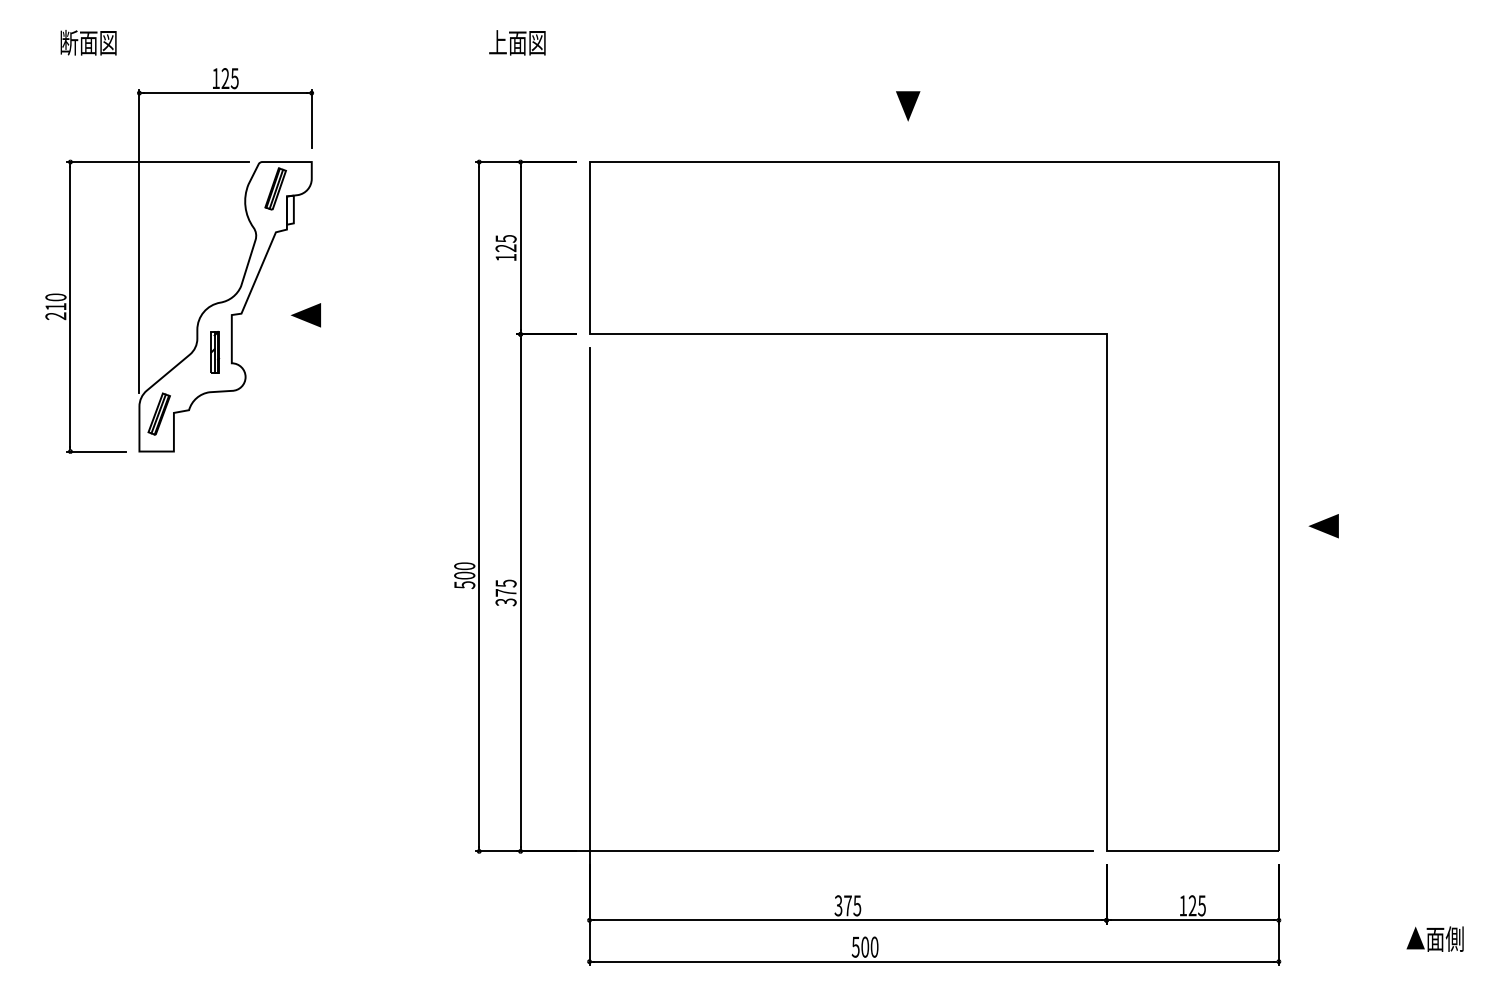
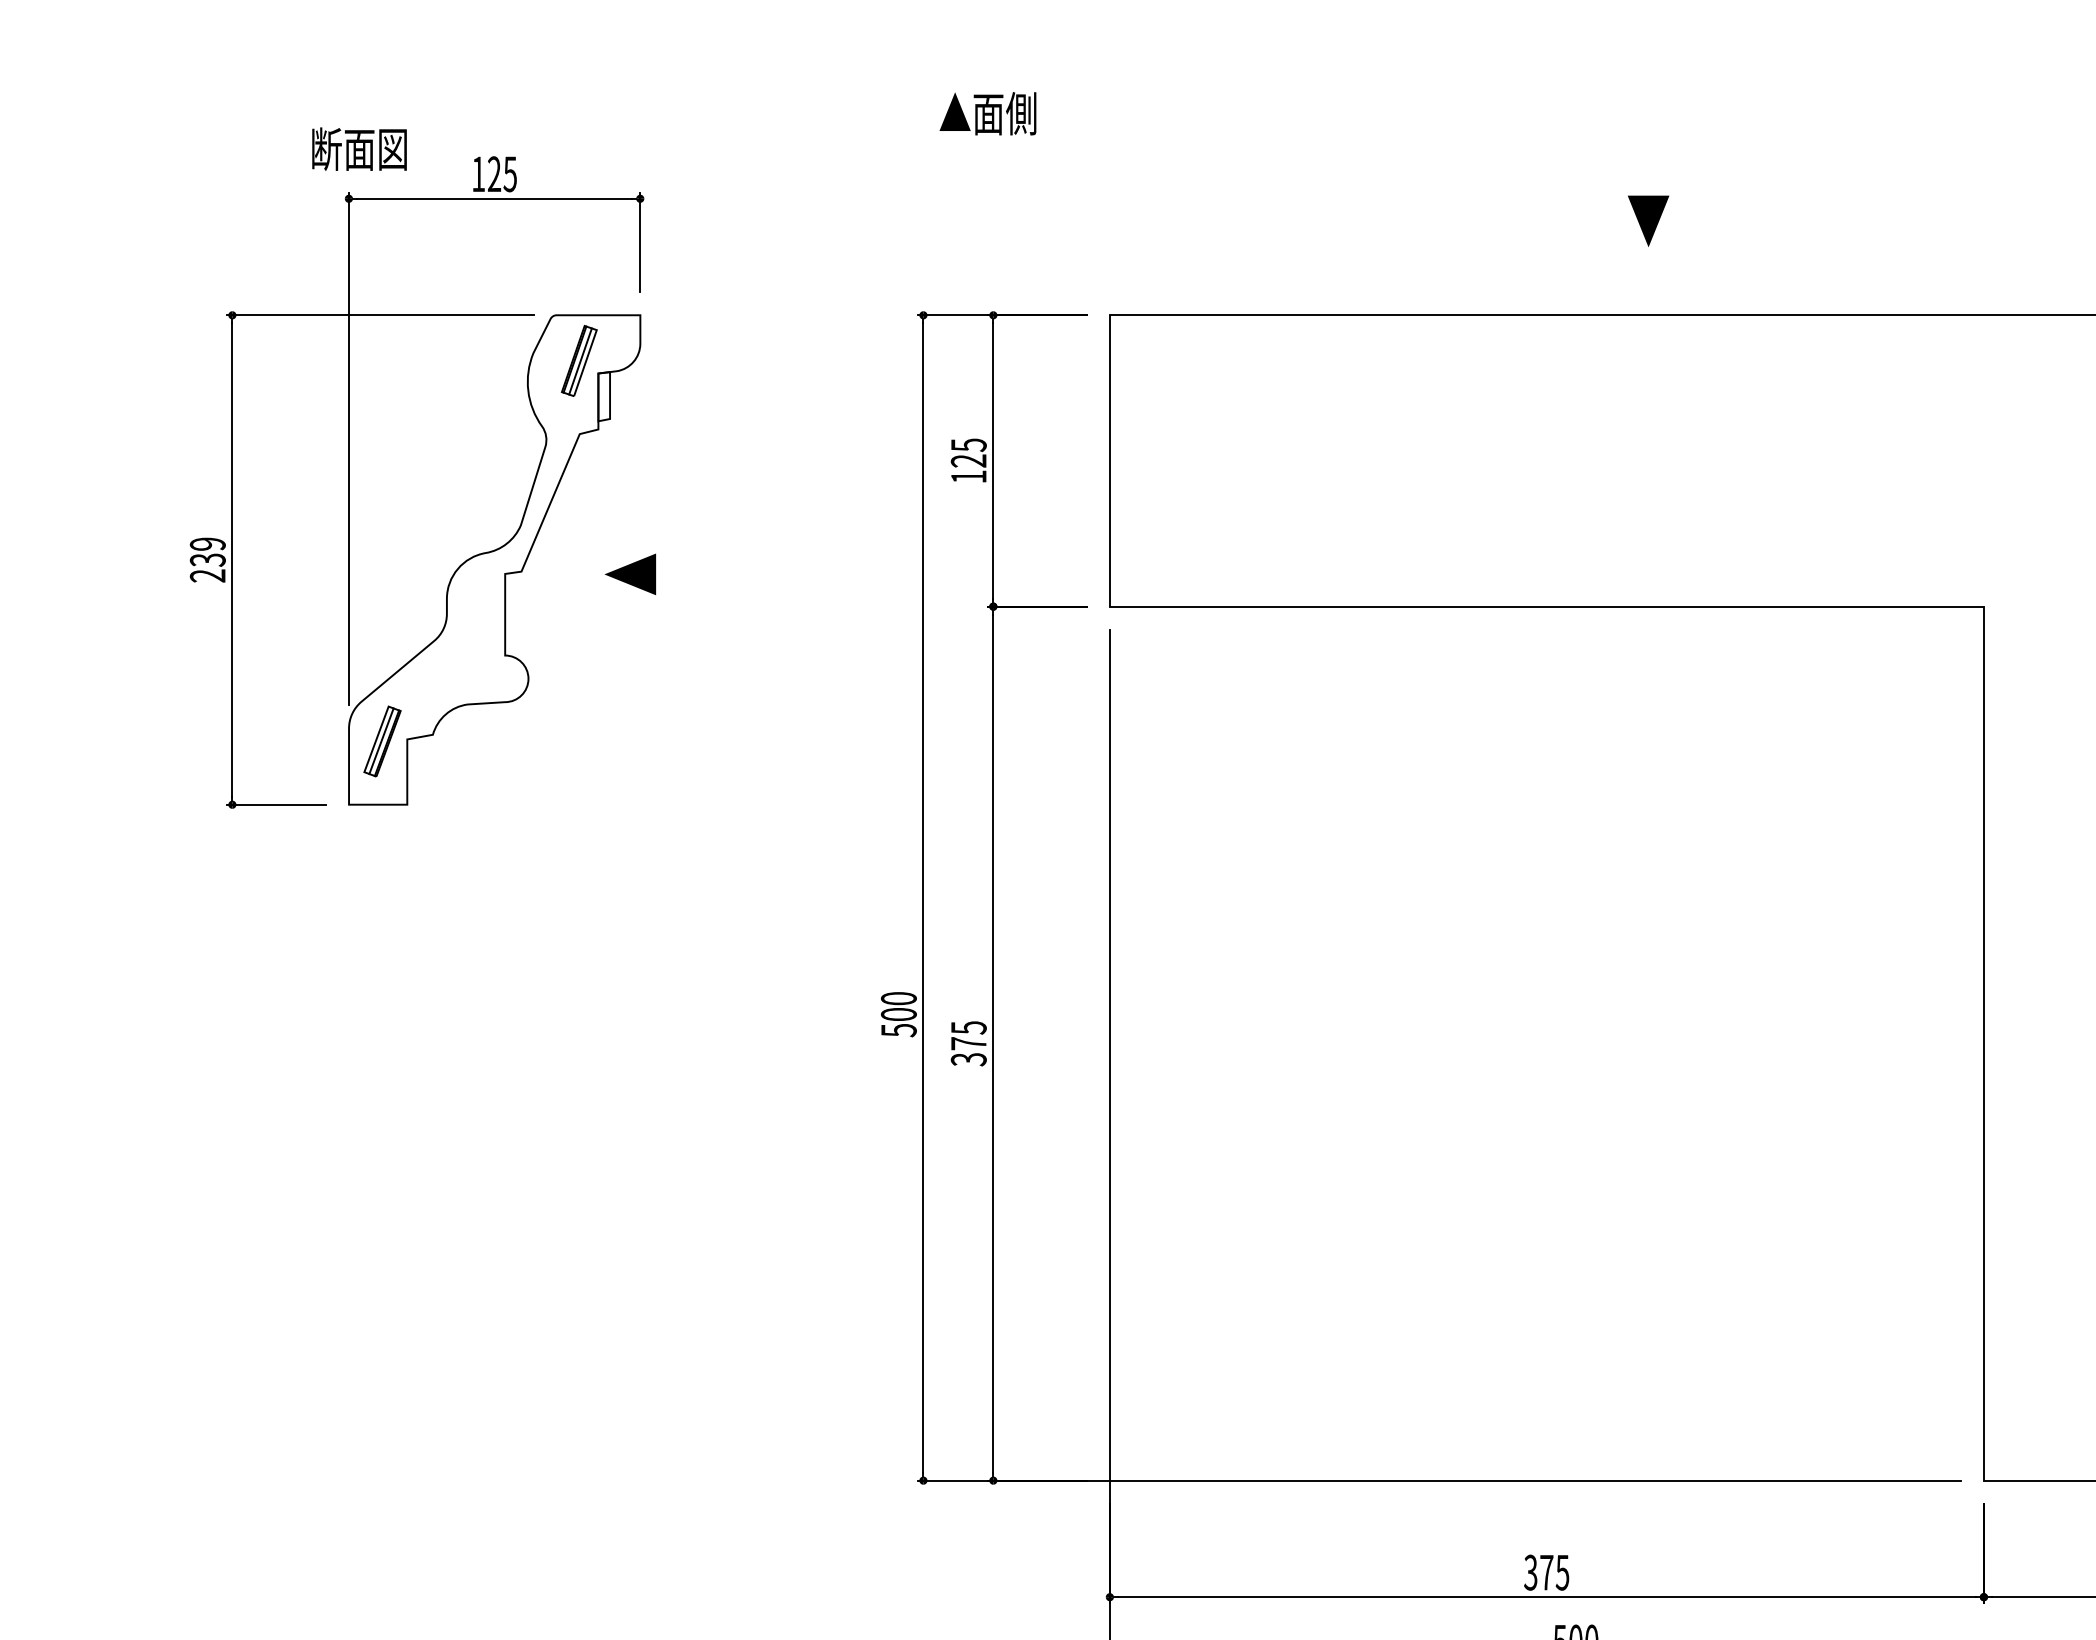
text: (88, 42) -> (359, 148), moved
text: (517, 42) -> (988, 113), 上面図 -> ▲面側
text: (55, 301) -> (207, 551), 210 -> 239
part: (215, 352) -> (477, 637), removed

